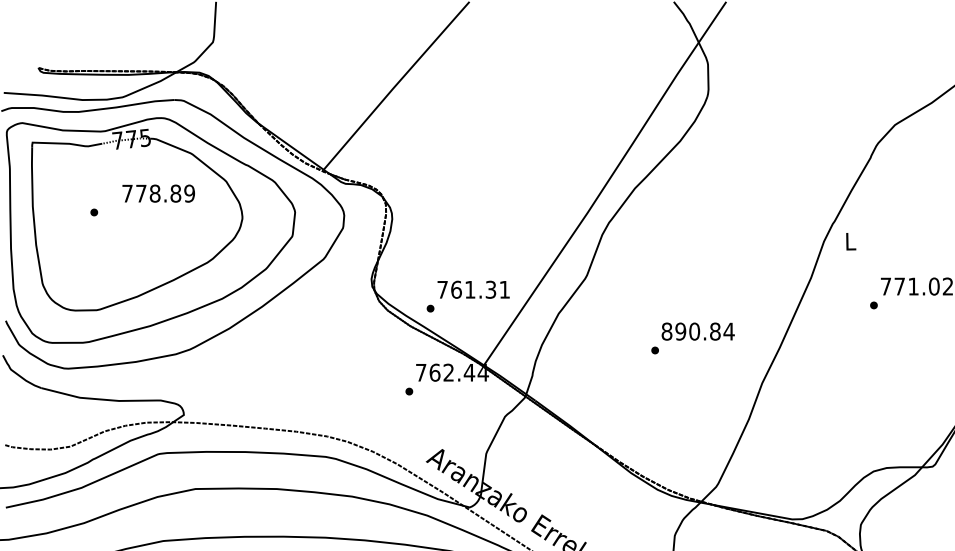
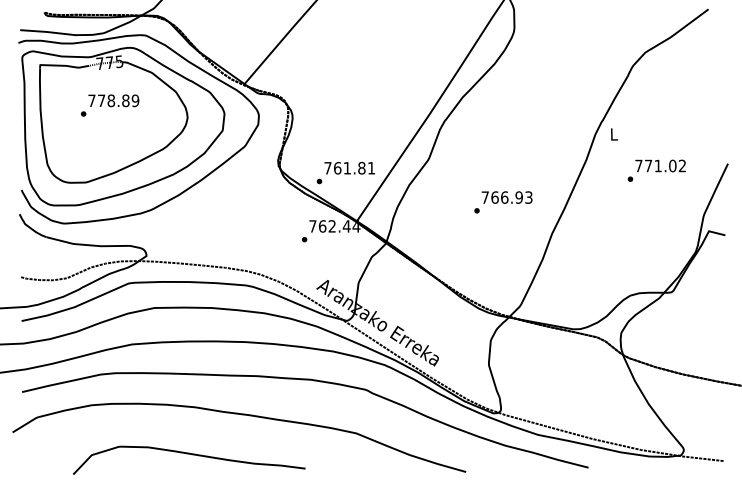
text: (158, 193) -> (113, 100), moved
text: (490, 290) -> (361, 168), 761.31 -> 761.81
text: (697, 331) -> (506, 197), 890.84 -> 766.93

